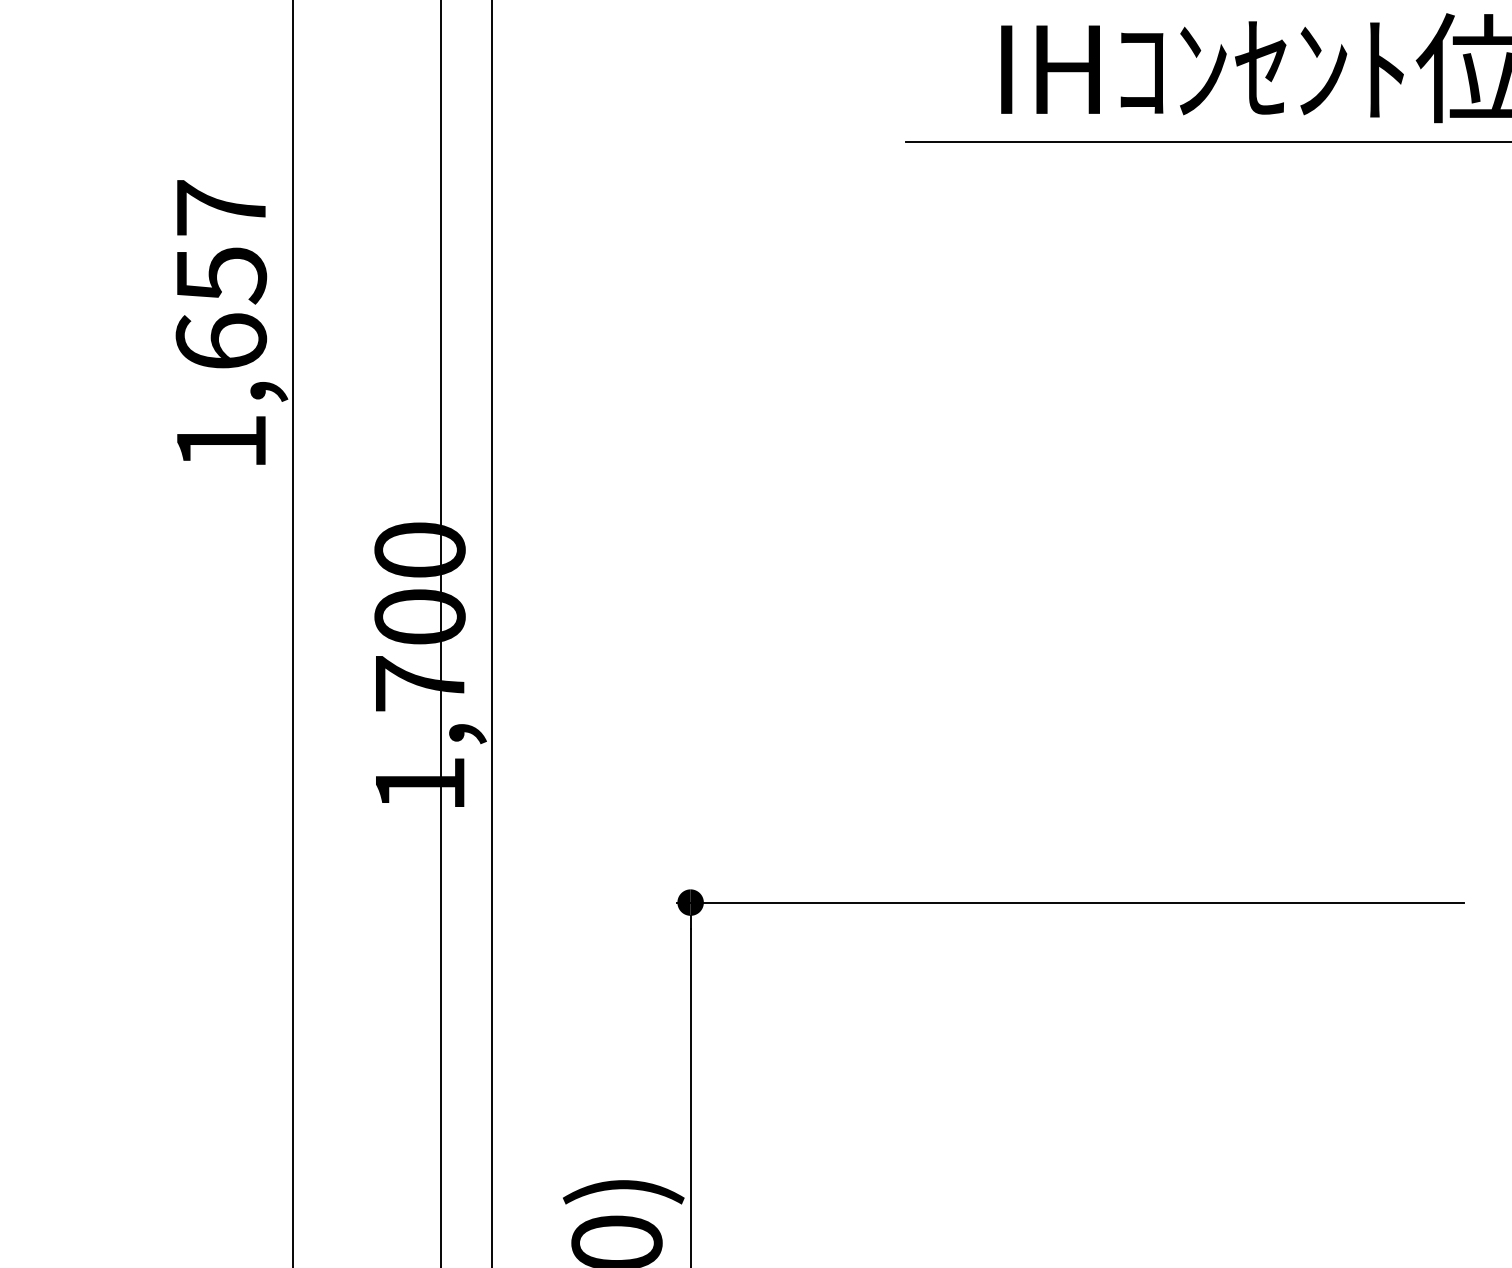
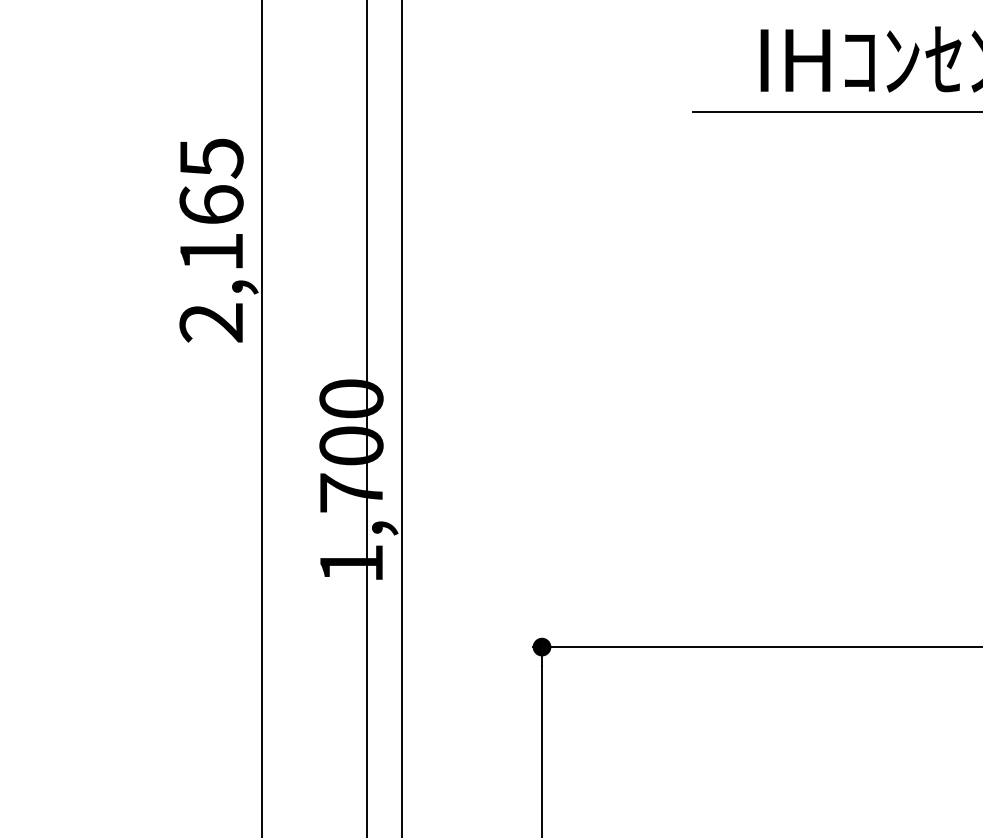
text: (221, 325) -> (211, 240), 1,657 -> 2,165

